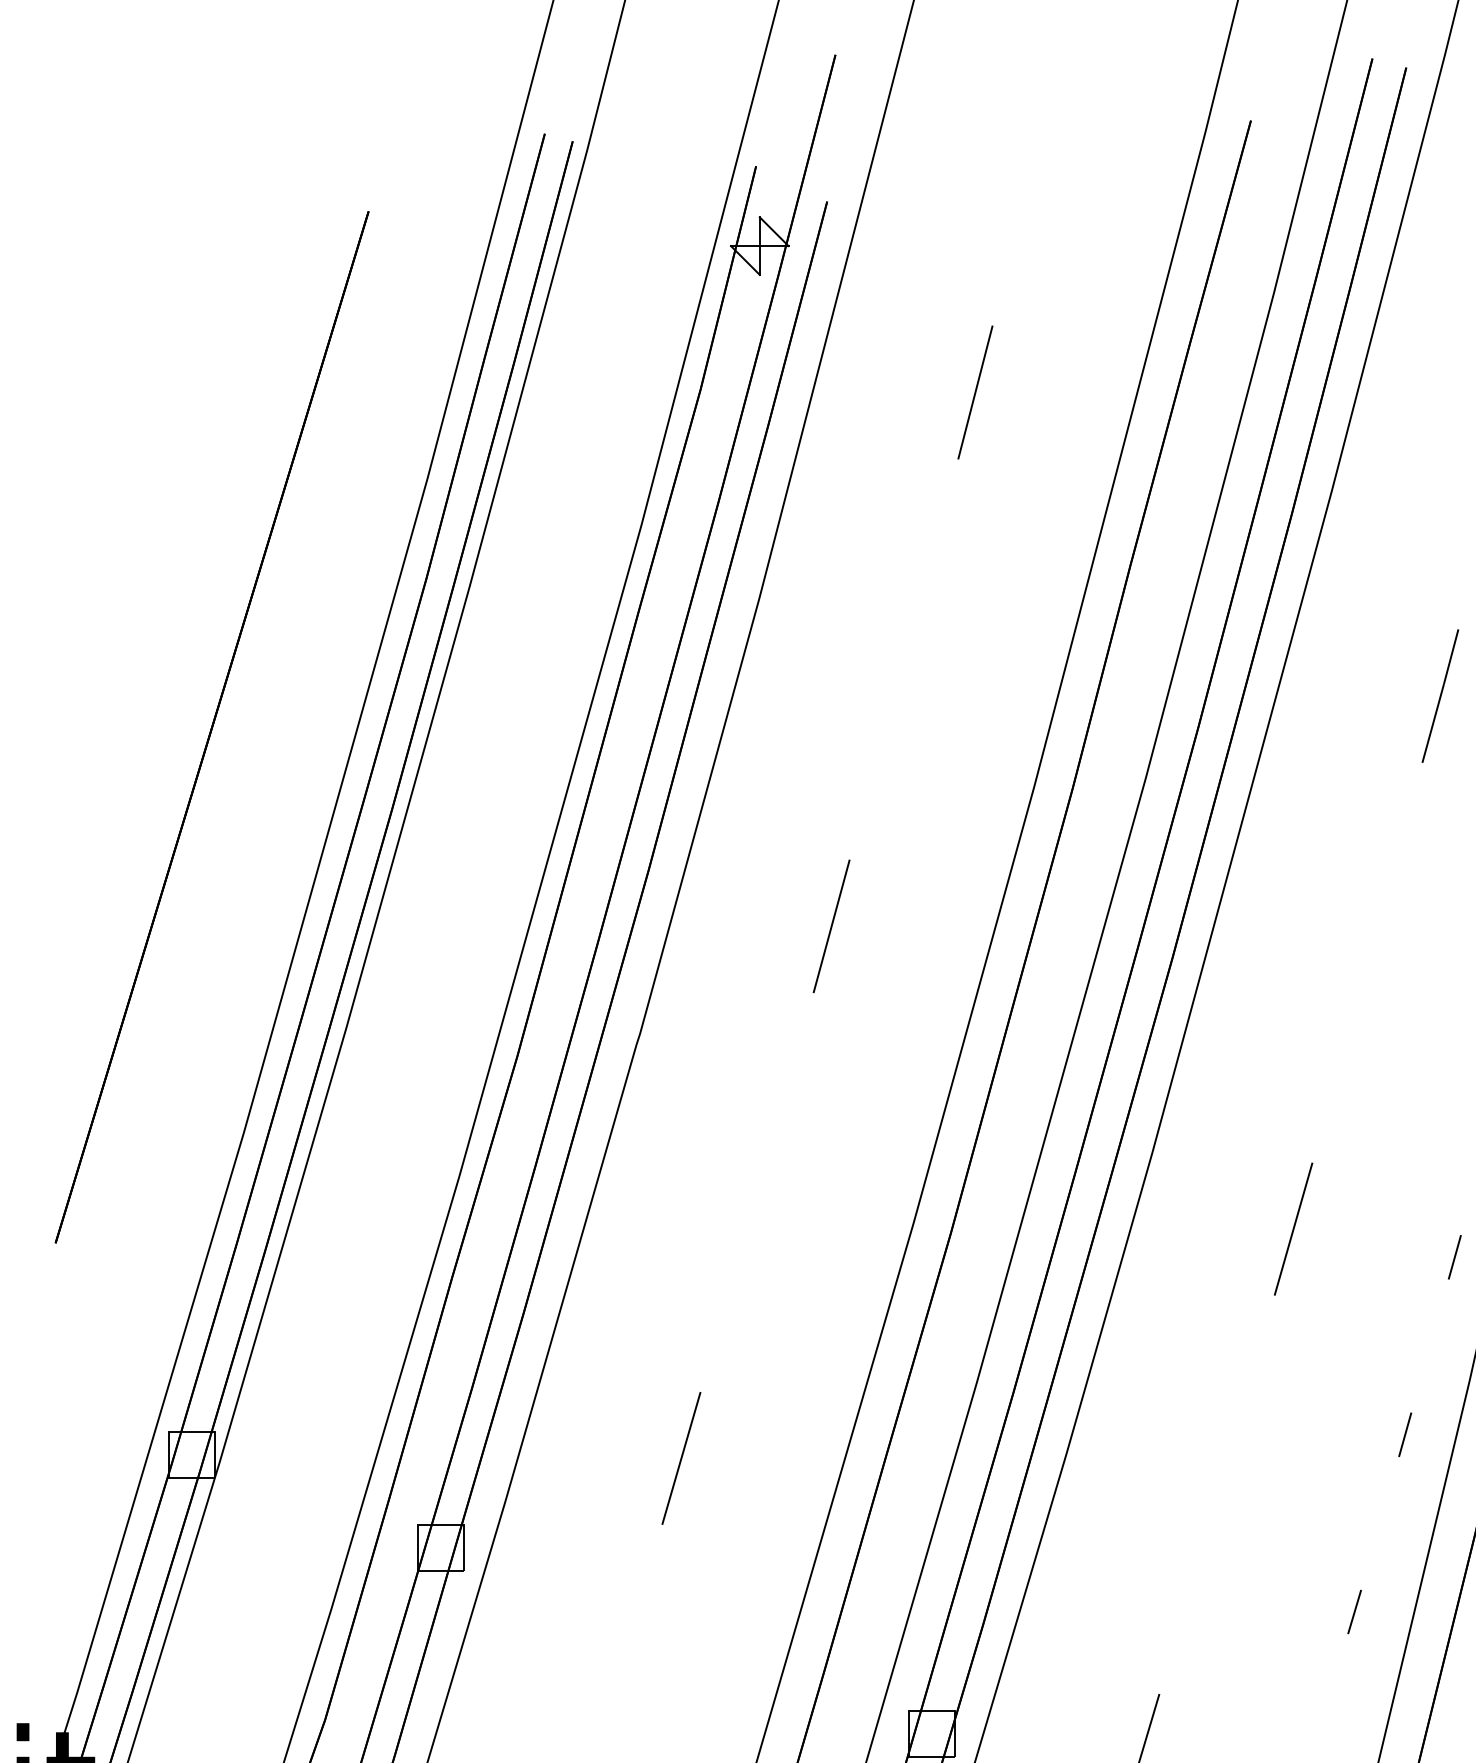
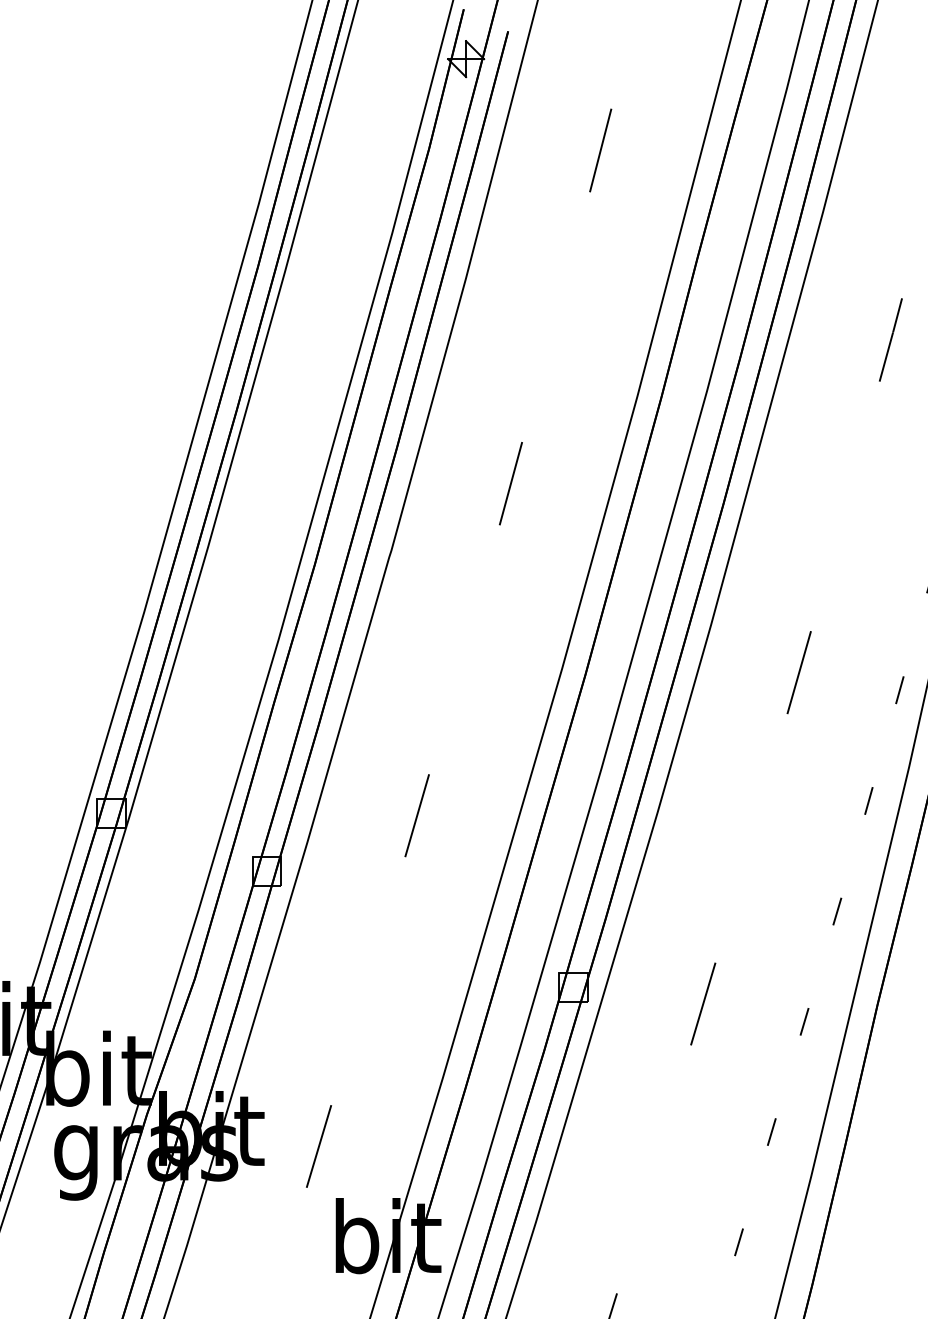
line: (210, 727) -> (123, 359), removed

